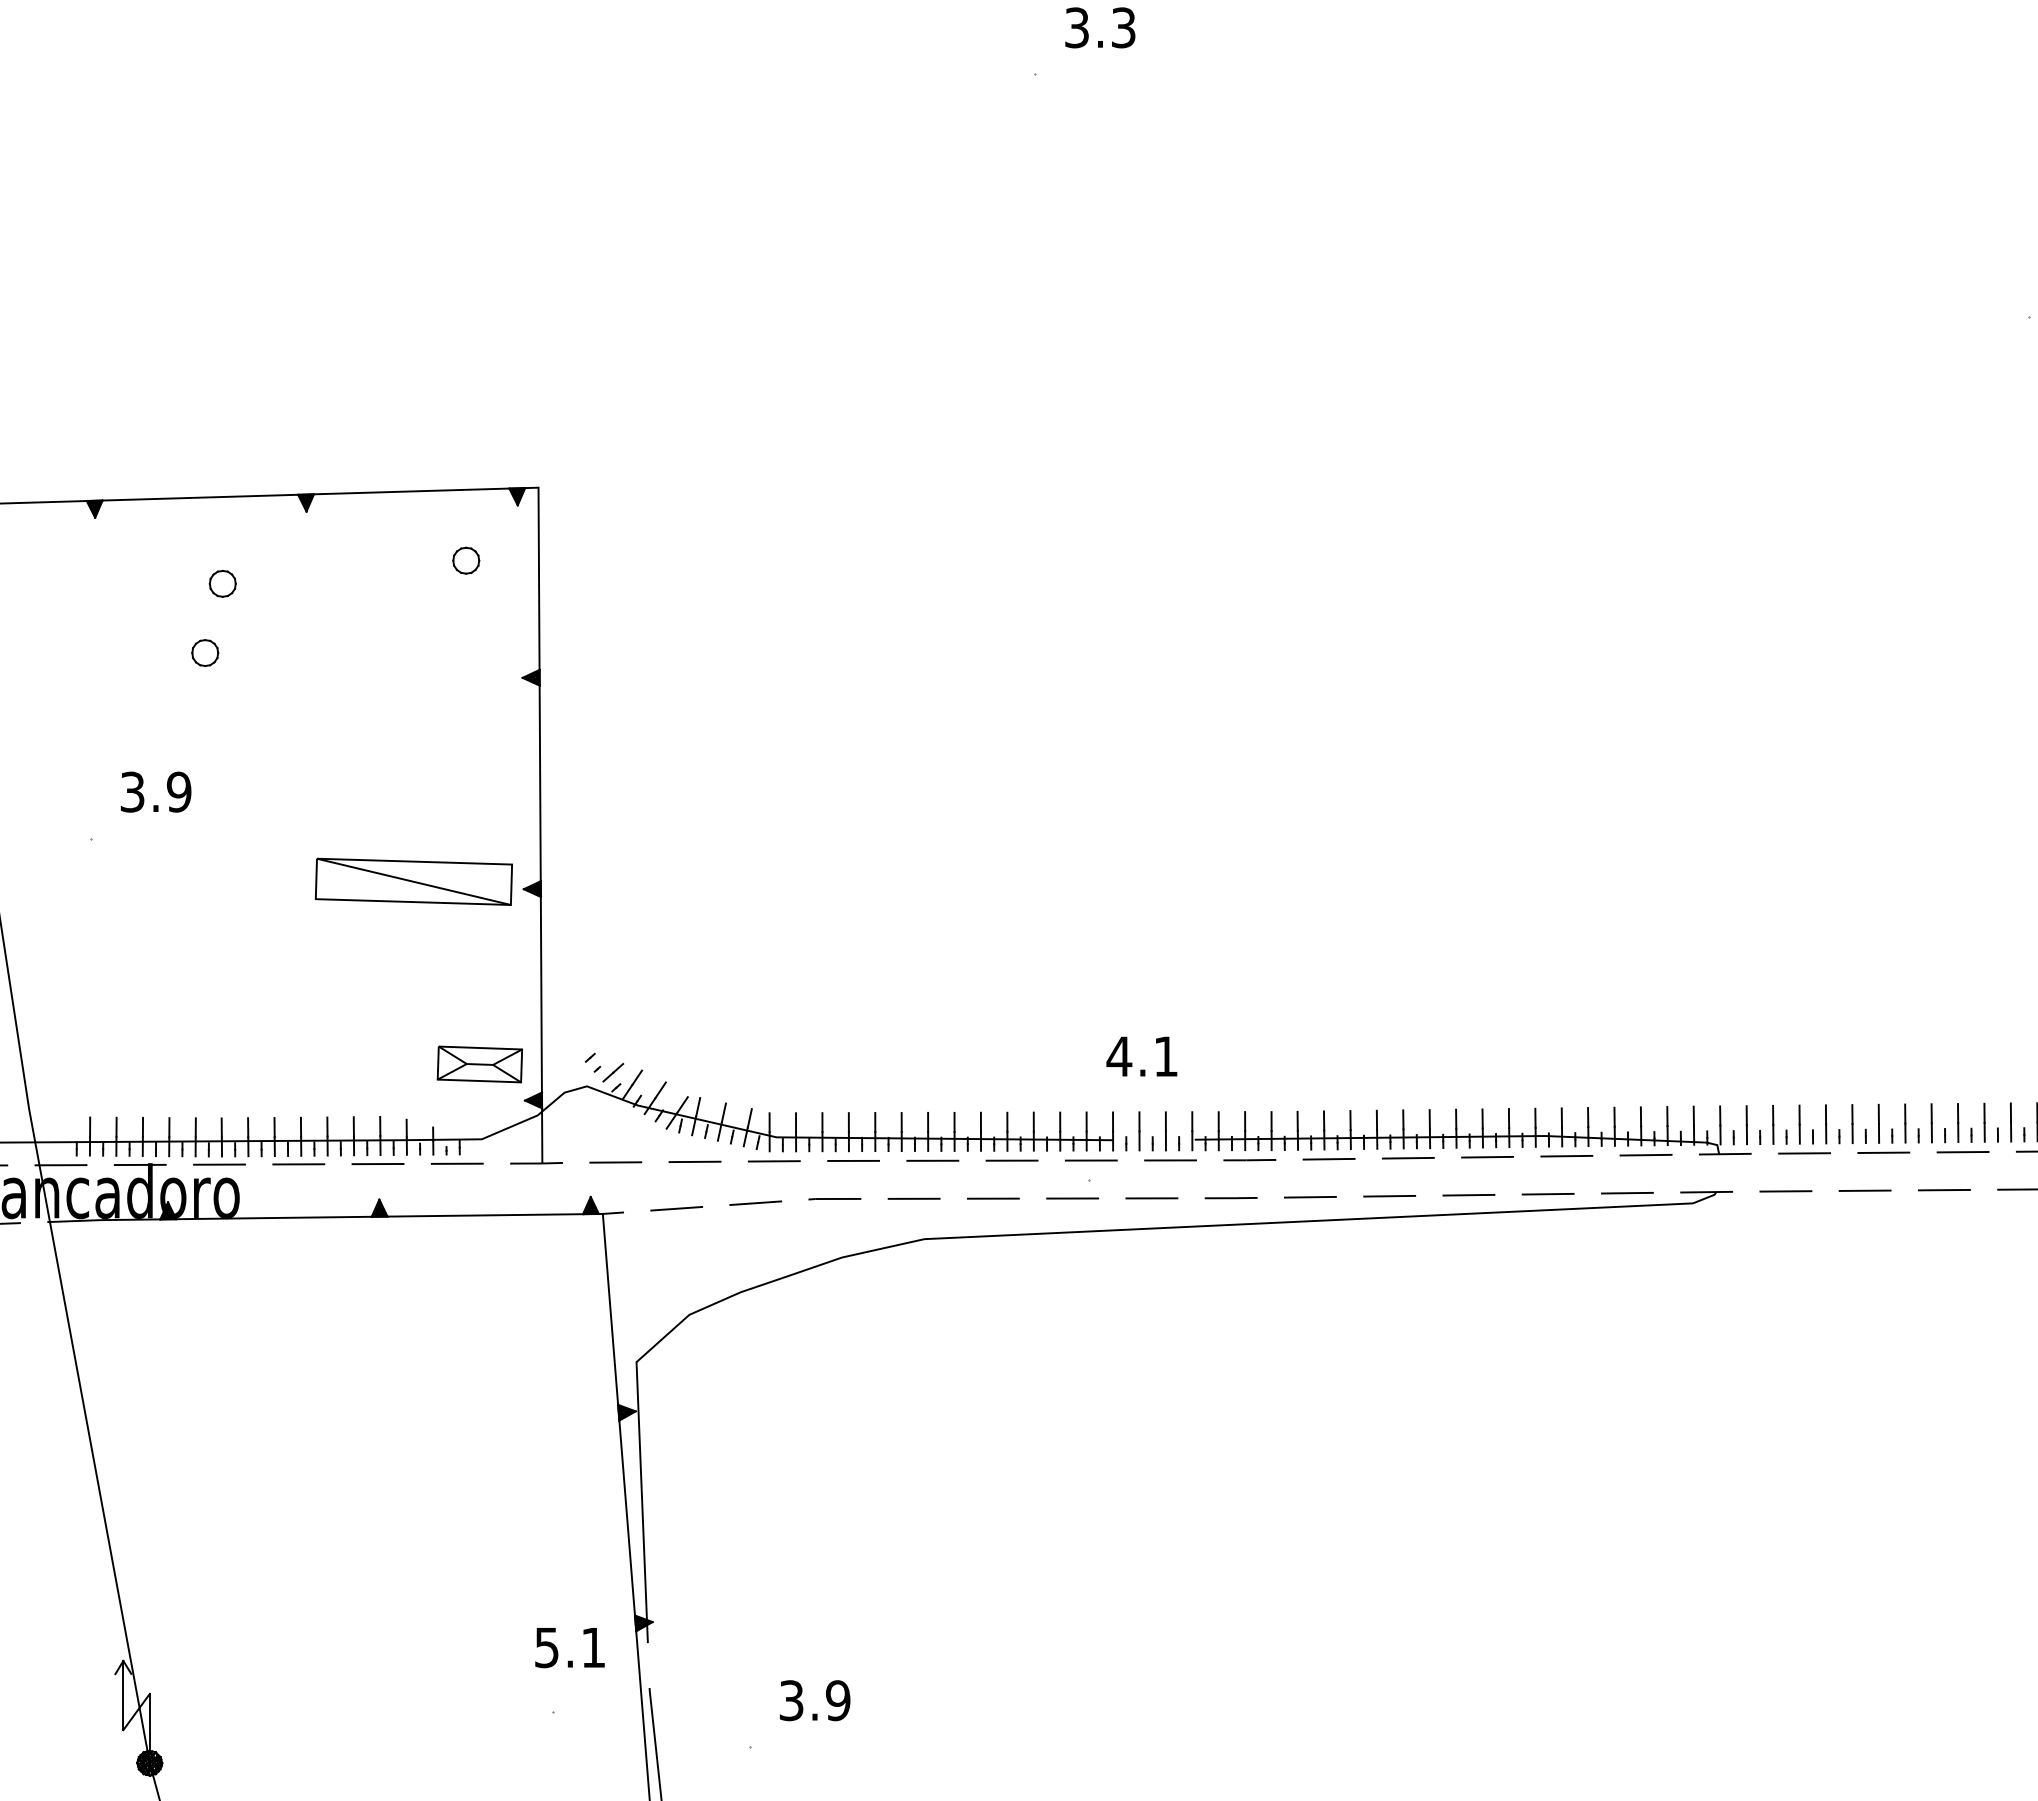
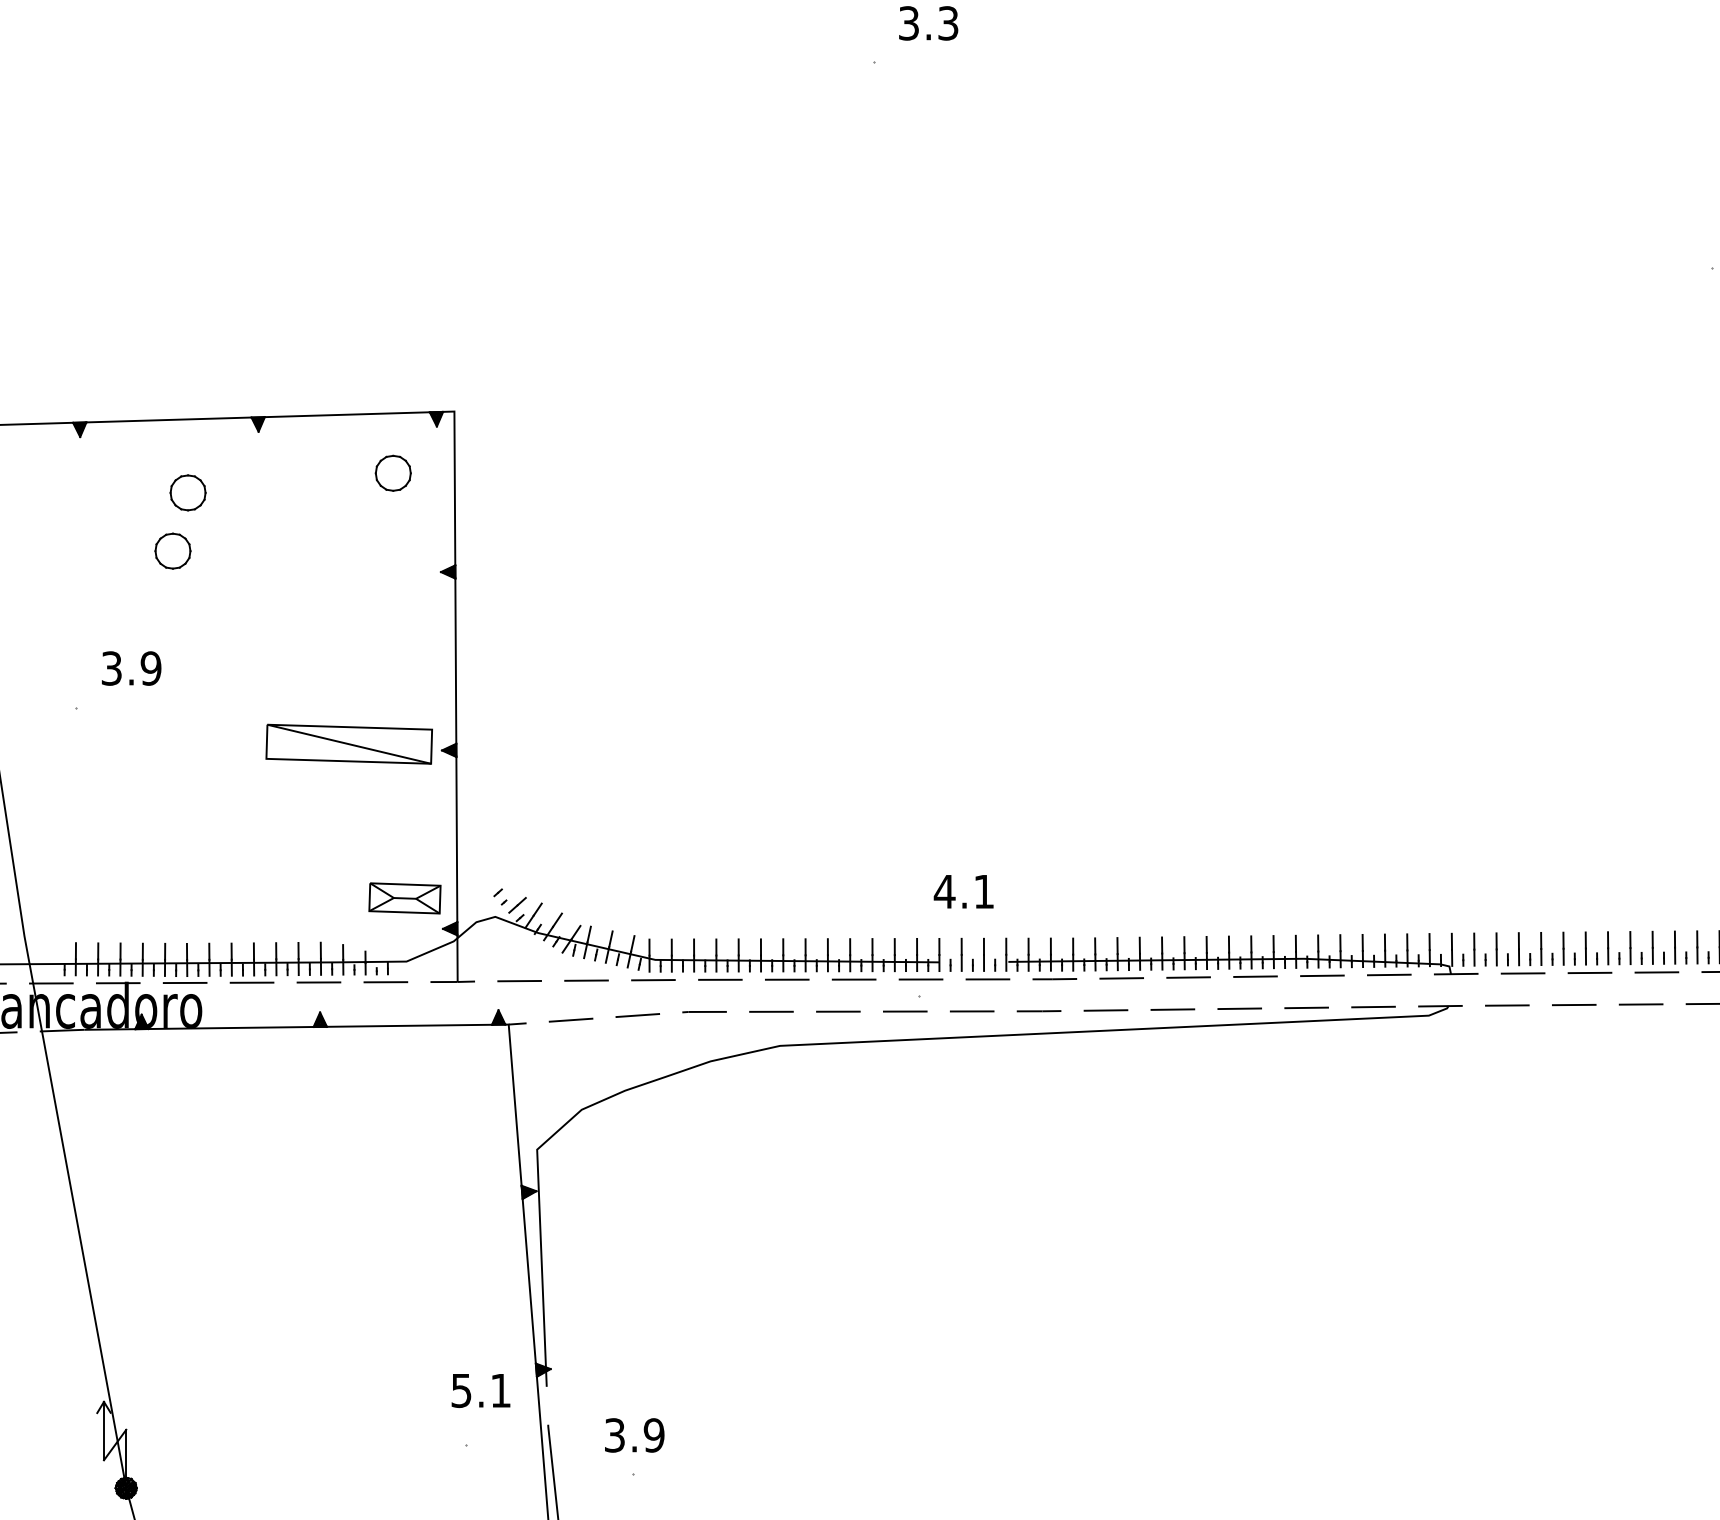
part: (466, 560) -> (393, 473), size x1.6
part: (222, 583) -> (187, 492), size x1.6
part: (205, 652) -> (173, 550), size x1.6
text: (814, 1700) -> (634, 1435), moved

